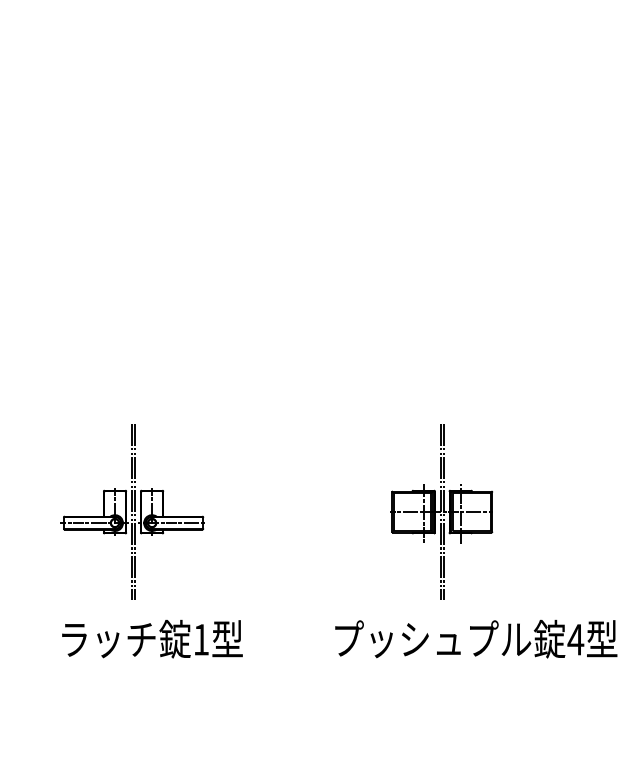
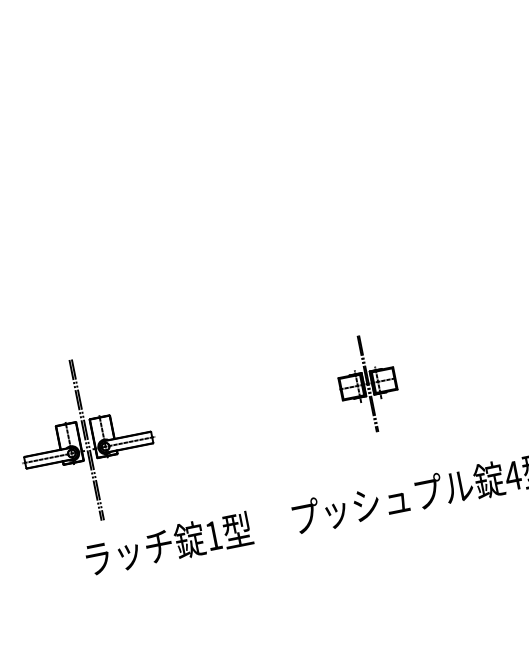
part: (441, 511) -> (367, 383), size x0.6
text: (152, 639) -> (169, 544), moved

